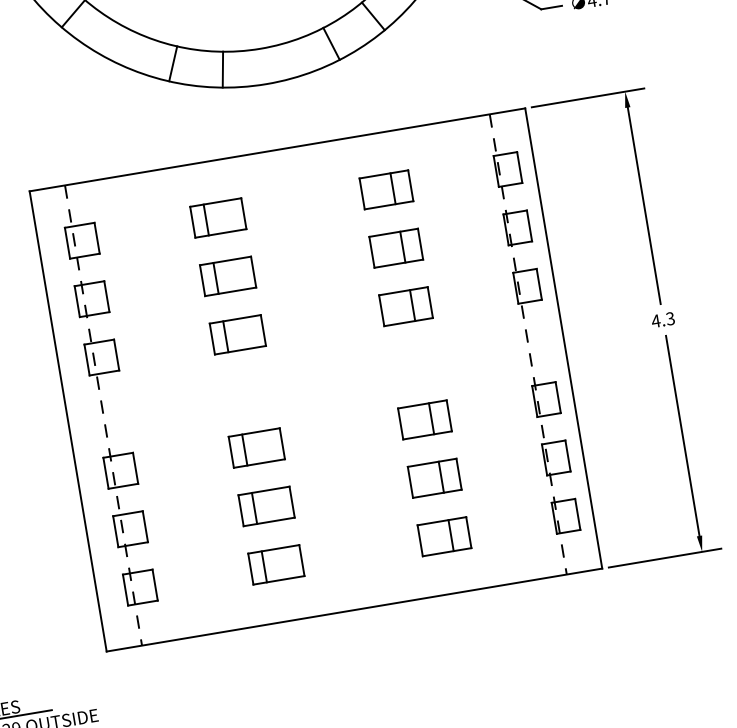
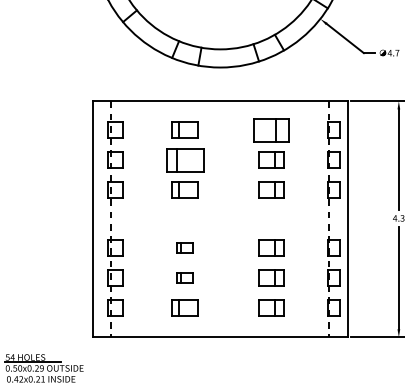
part: (386, 188) -> (271, 129), size x1.4
part: (226, 275) -> (184, 159), size x1.4
part: (255, 446) -> (184, 247), size x0.6
part: (264, 505) -> (184, 277), size x0.6

